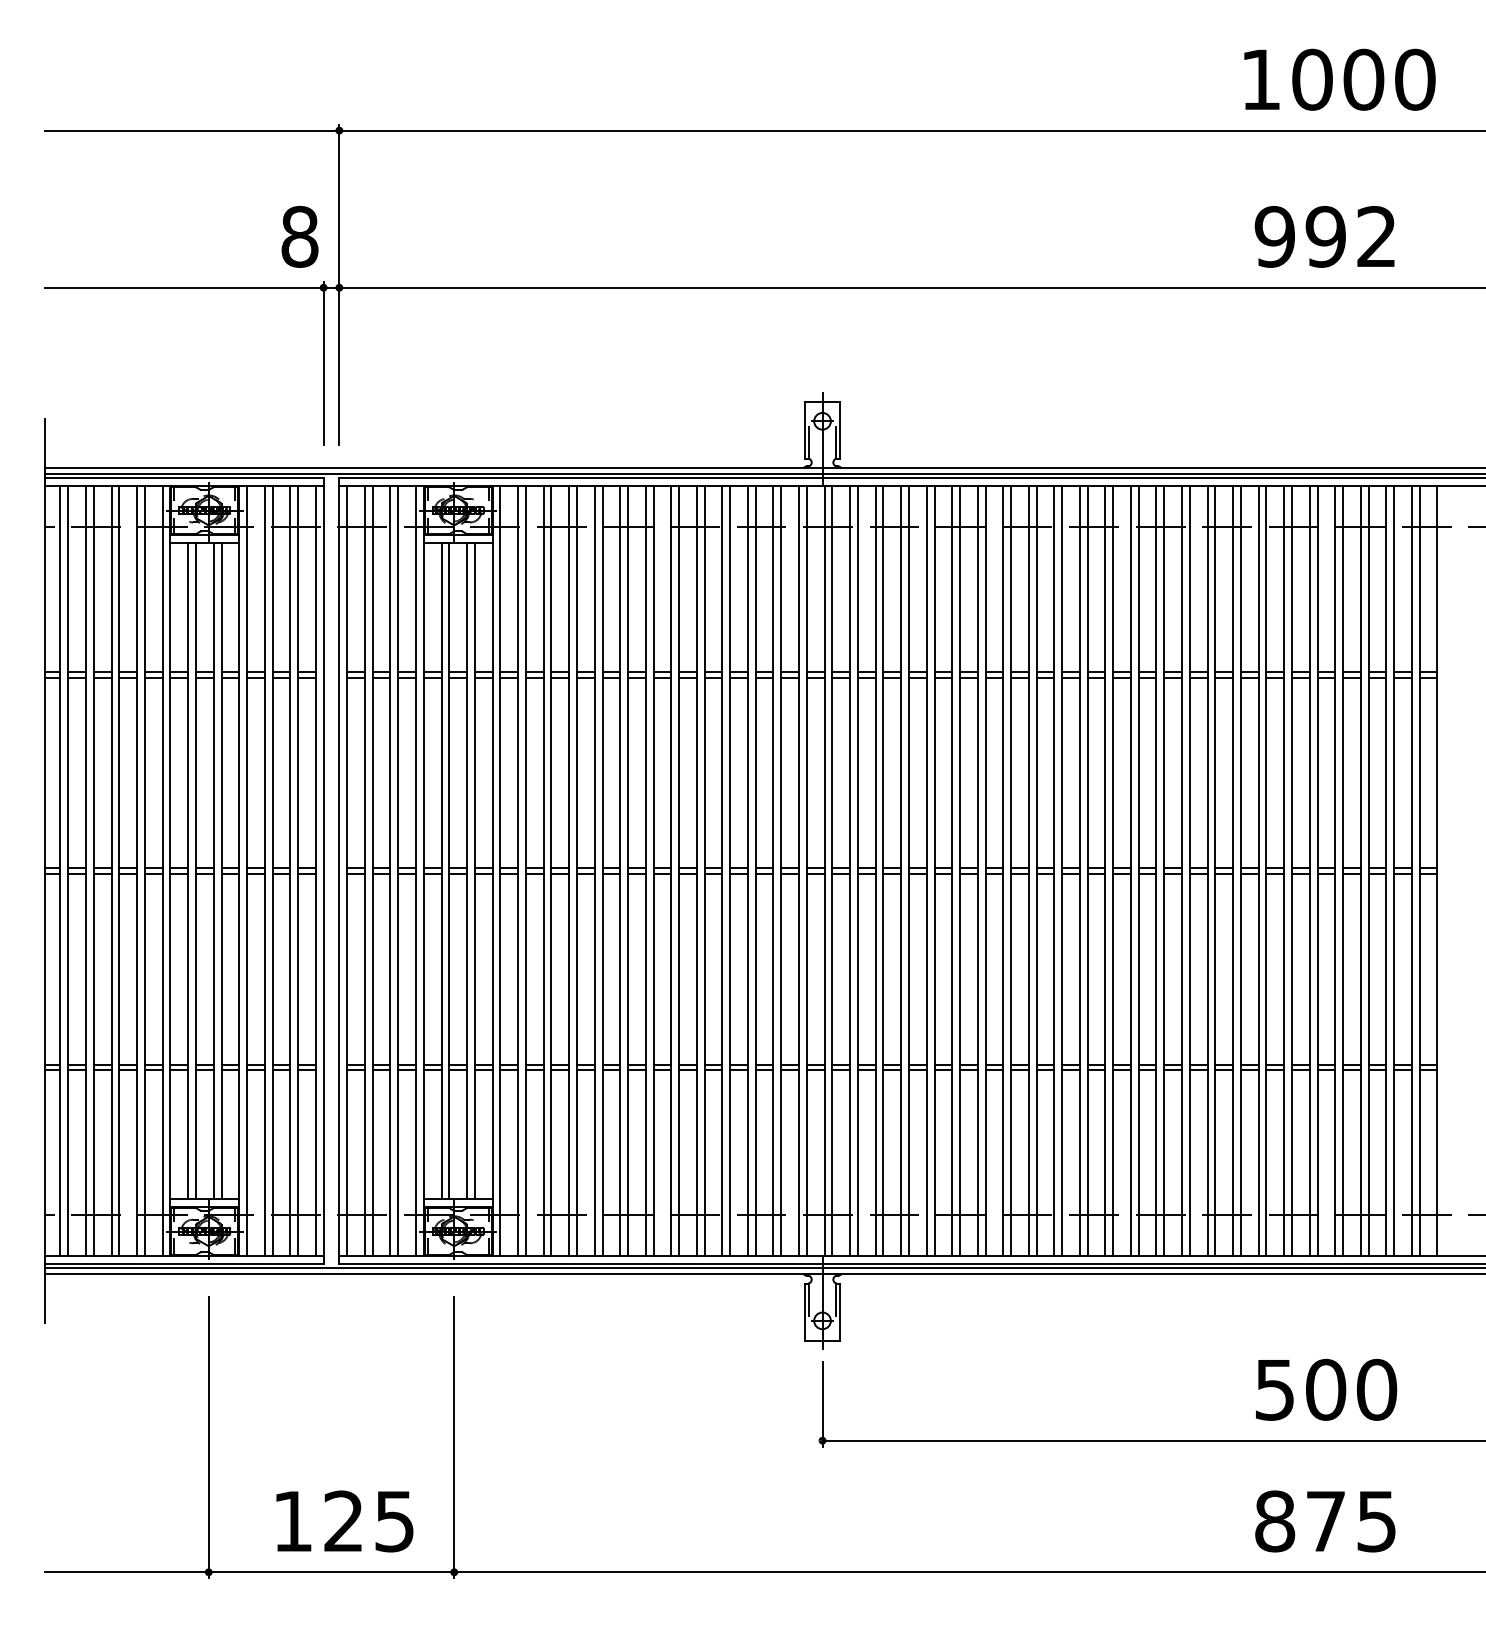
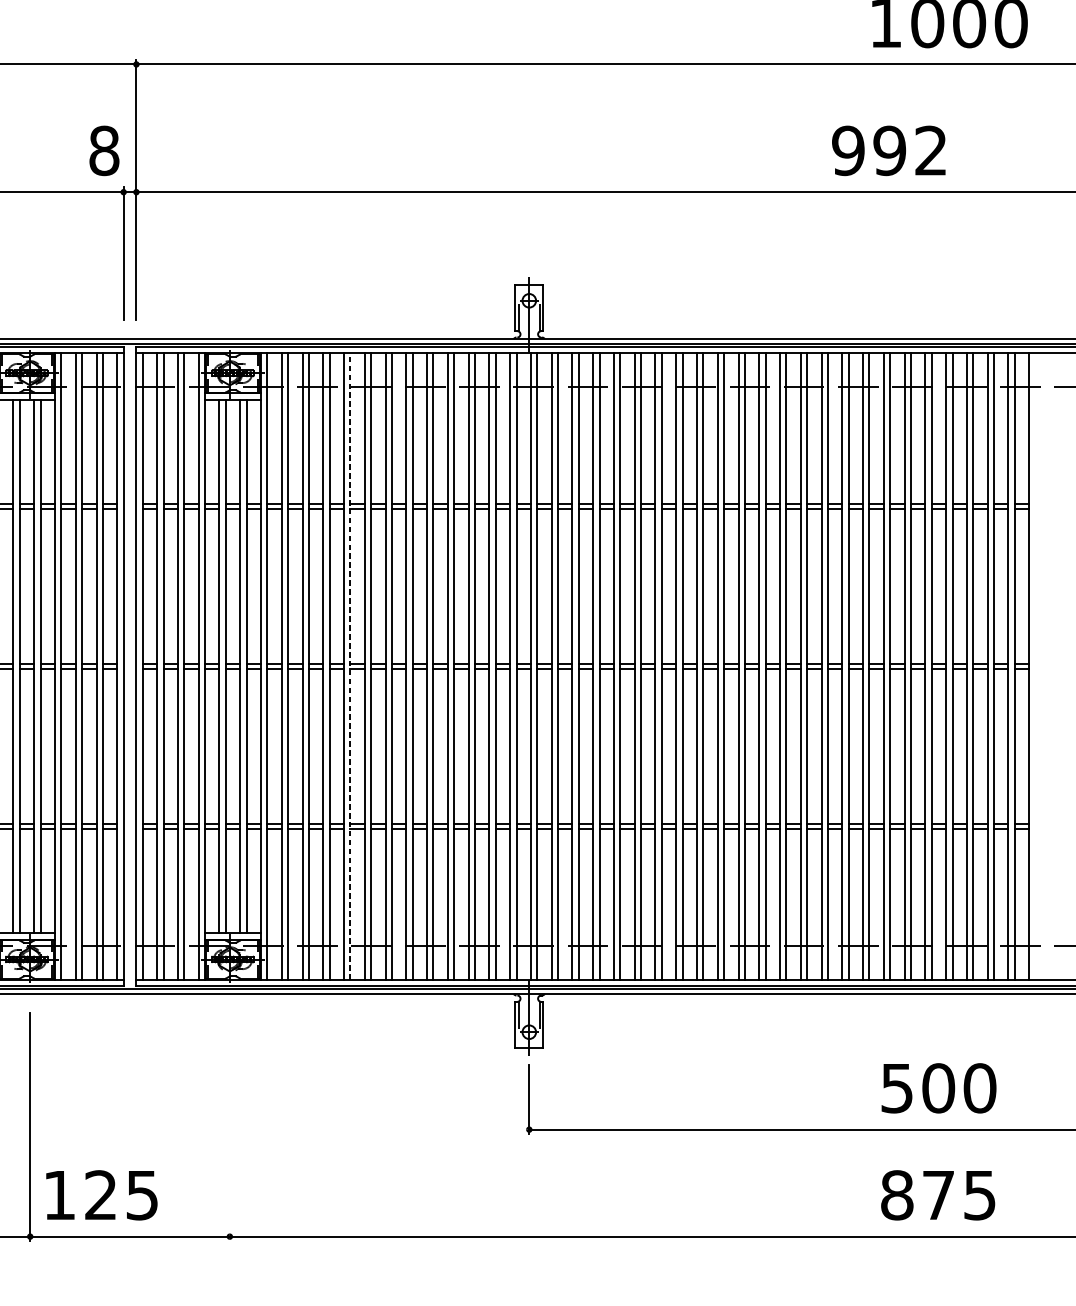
text: (1324, 236) -> (888, 150), moved
line: (602, 871) -> (350, 666), solid -> dashed
line: (454, 1437) -> (230, 1127), removed
text: (344, 1521) -> (101, 1195), moved

